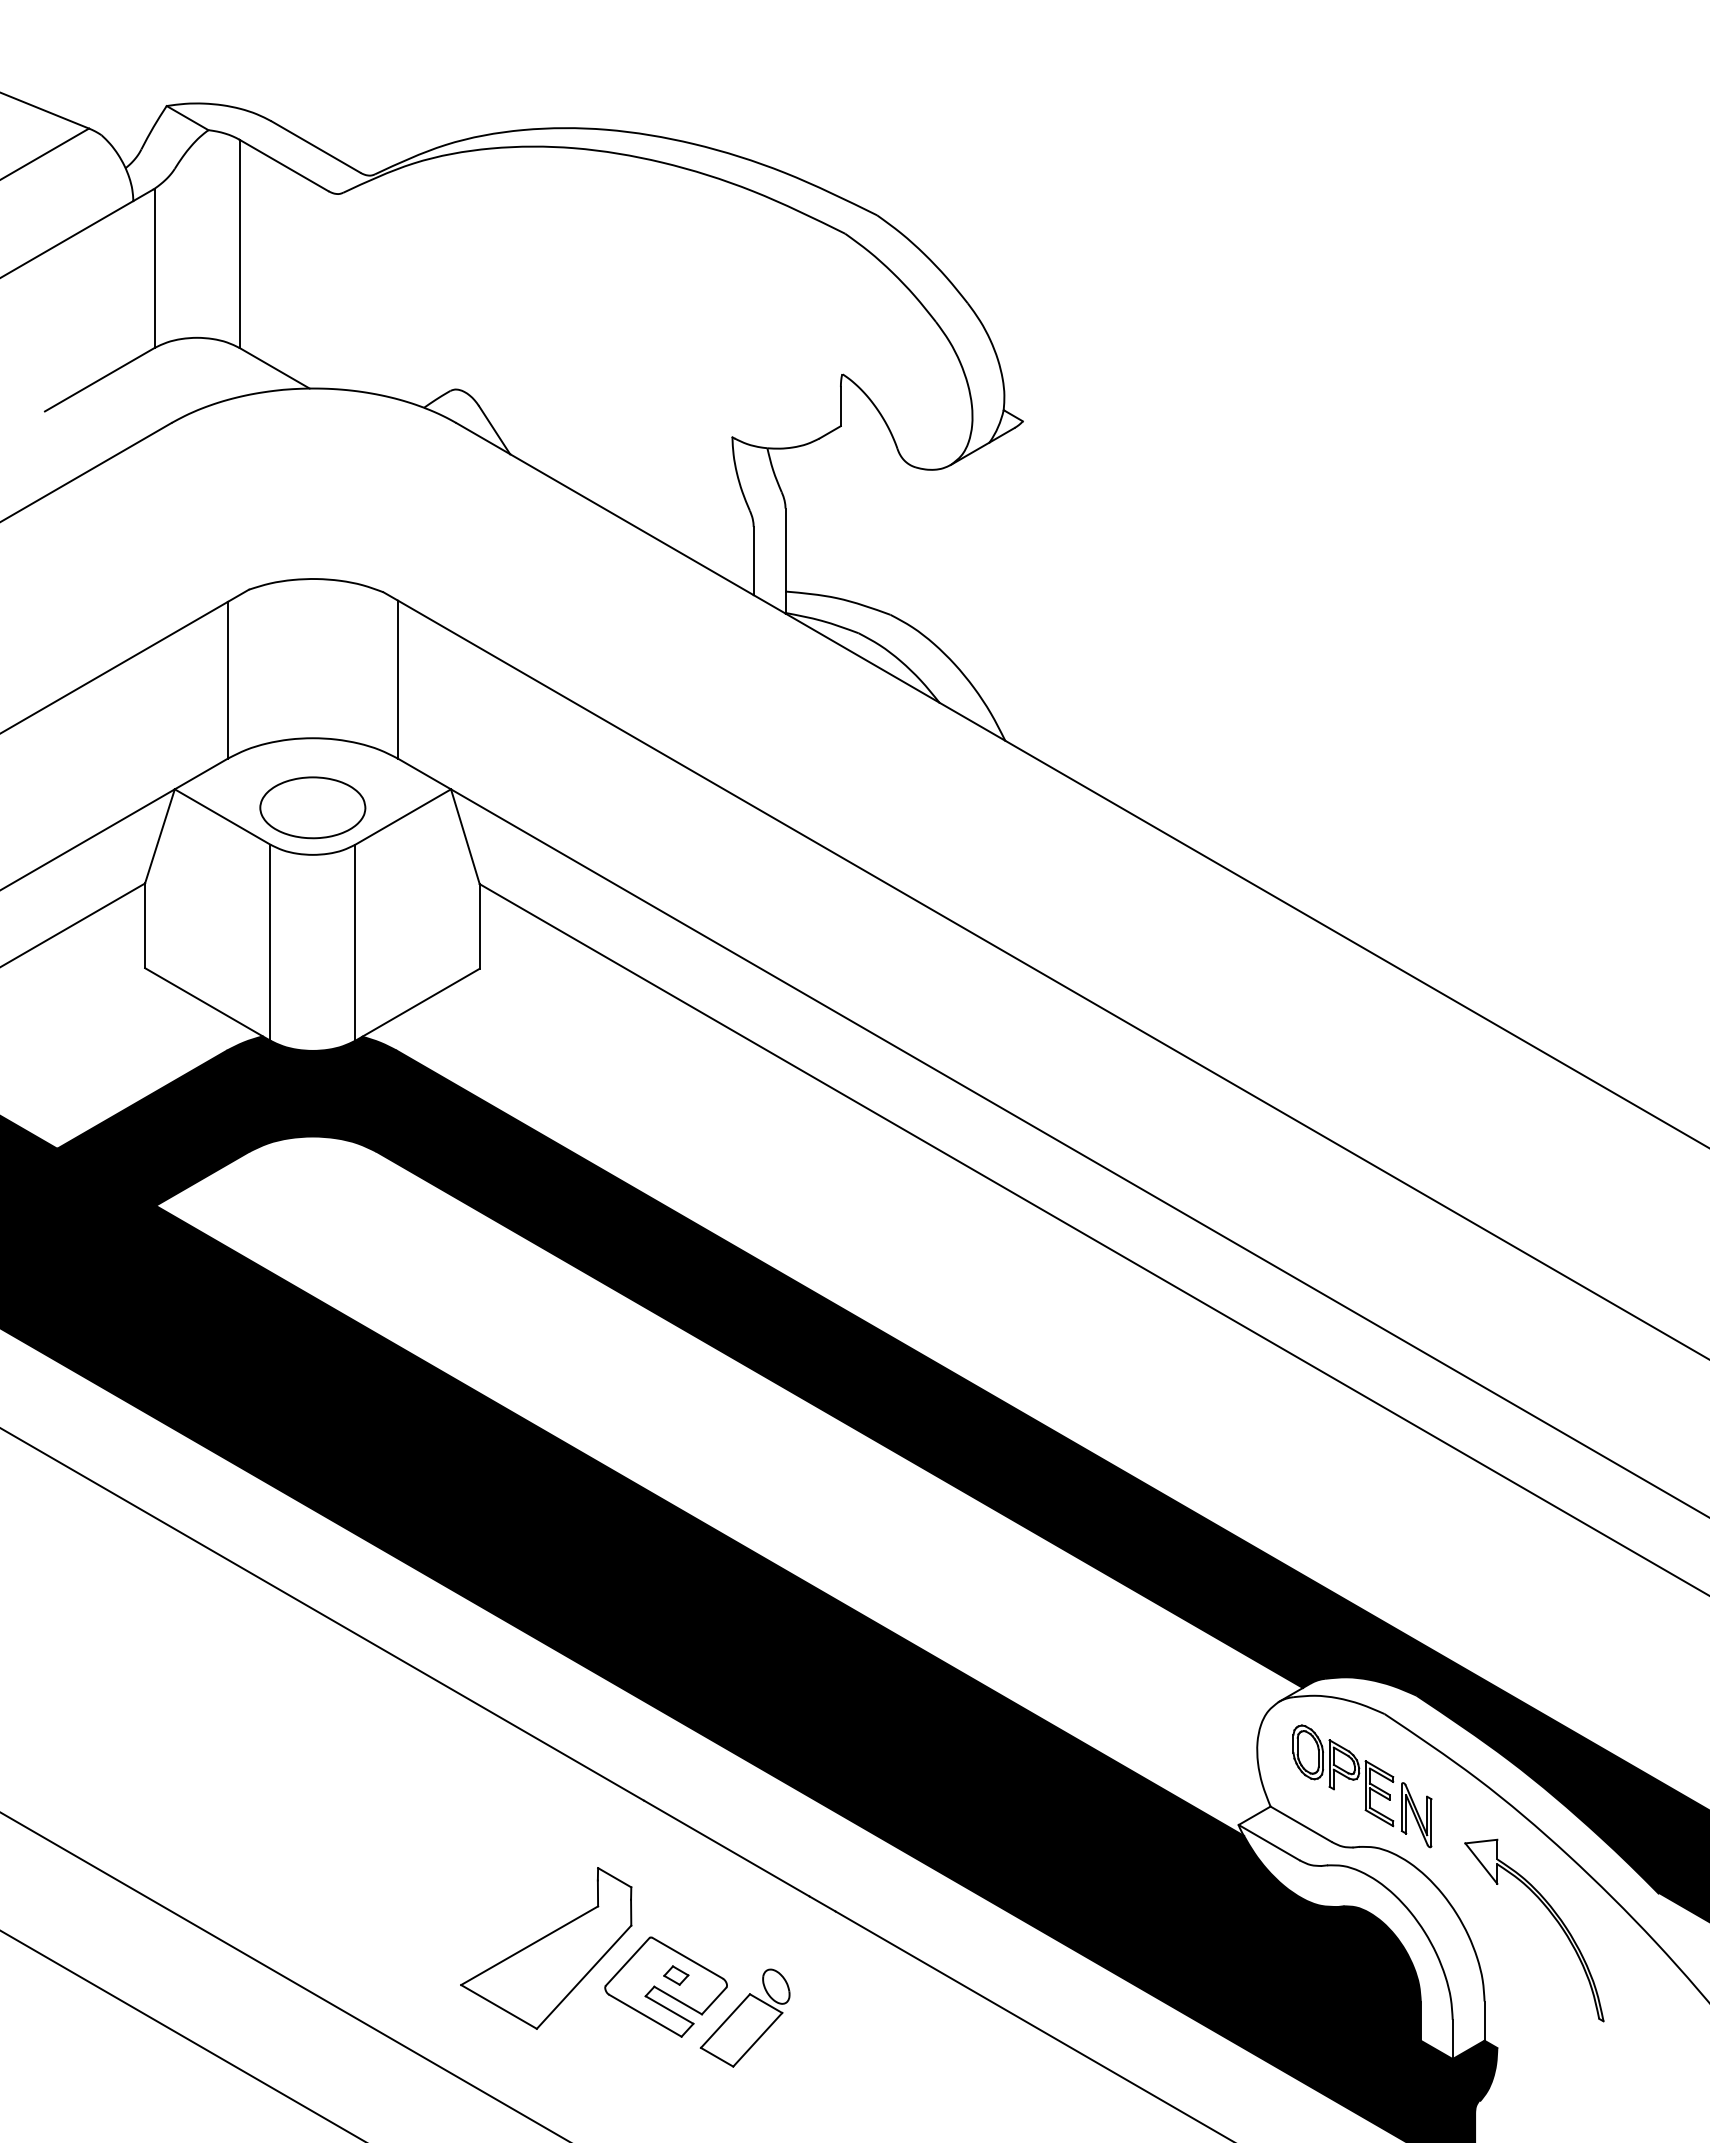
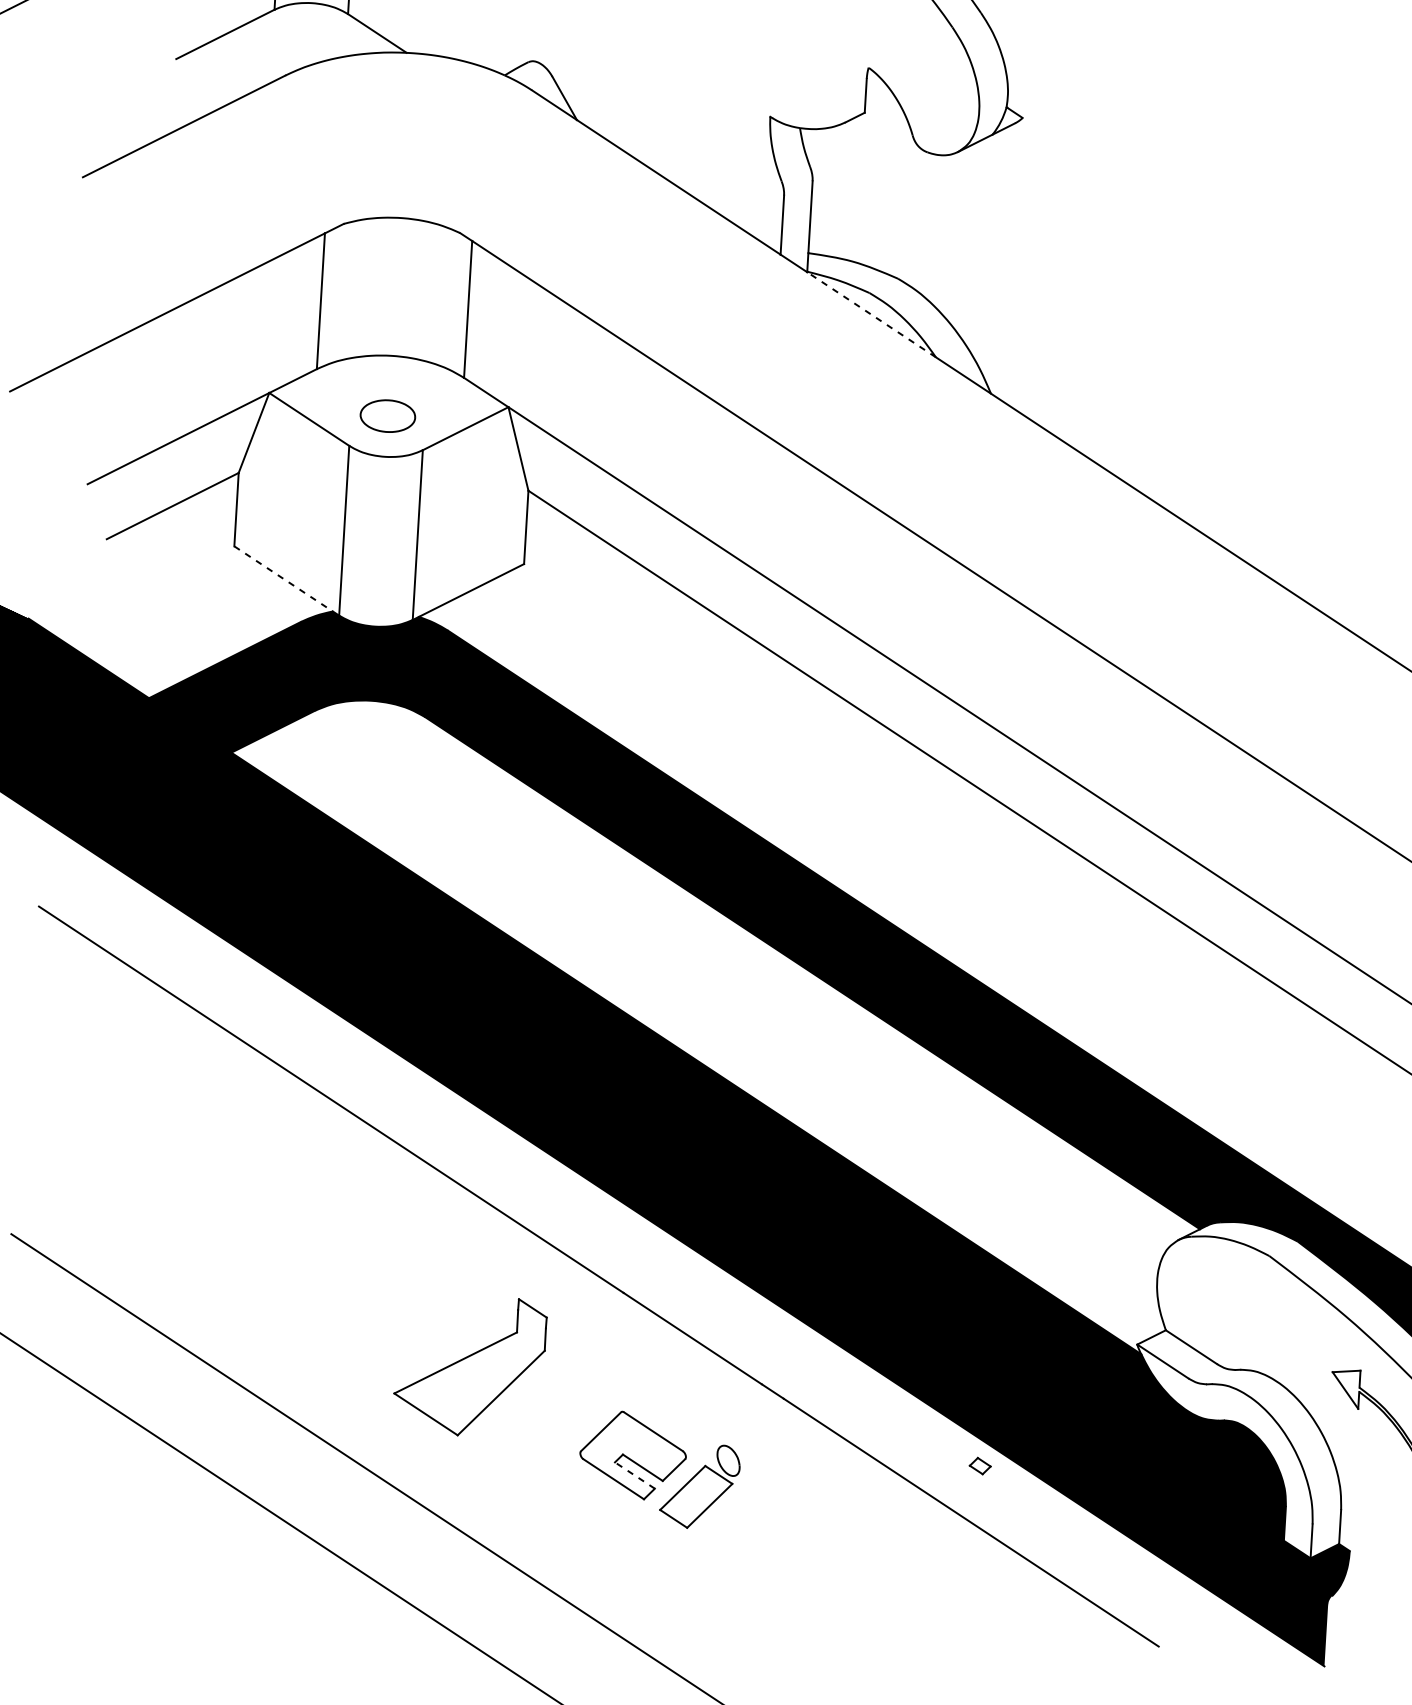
line: (862, 658) -> (871, 315), solid -> dashed
part: (312, 807) -> (387, 415), size x0.6
line: (204, 1002) -> (284, 579), solid -> dashed
part: (1362, 1786) -> (1246, 1317), removed
part: (546, 1948) -> (470, 1366), moved
part: (676, 1975) -> (980, 1466), moved
line: (669, 2010) -> (634, 1475), solid -> dashed

